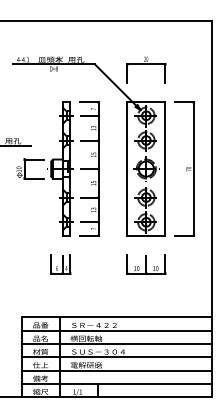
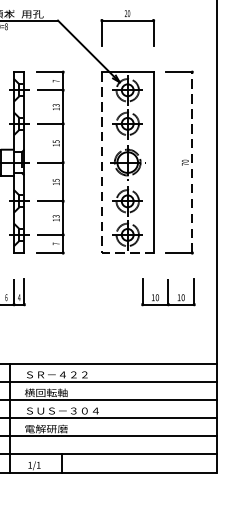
line: (193, 169) -> (191, 163), solid -> dashed
line: (127, 188) -> (102, 189), solid -> dashed
part: (146, 264) -> (168, 292), moved

